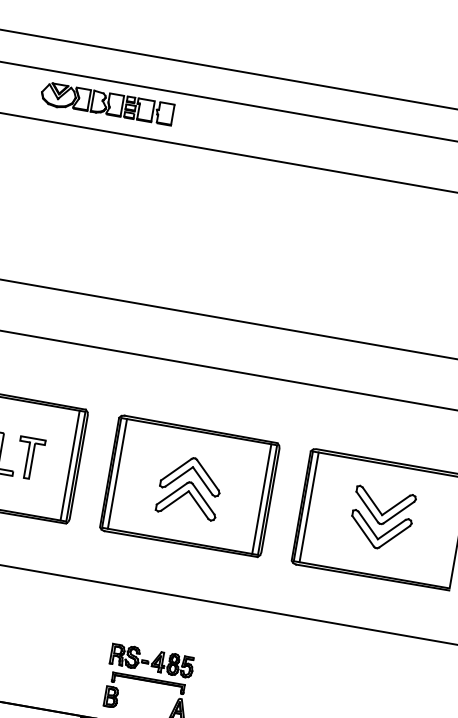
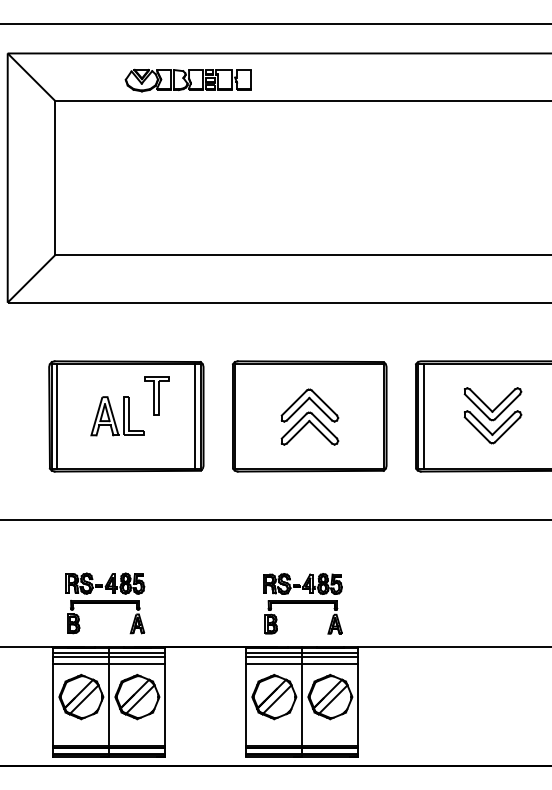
part: (106, 104) -> (187, 80), moved
part: (29, 457) -> (156, 395), moved
line: (117, 473) -> (240, 416), removed
line: (261, 499) -> (378, 416), removed

